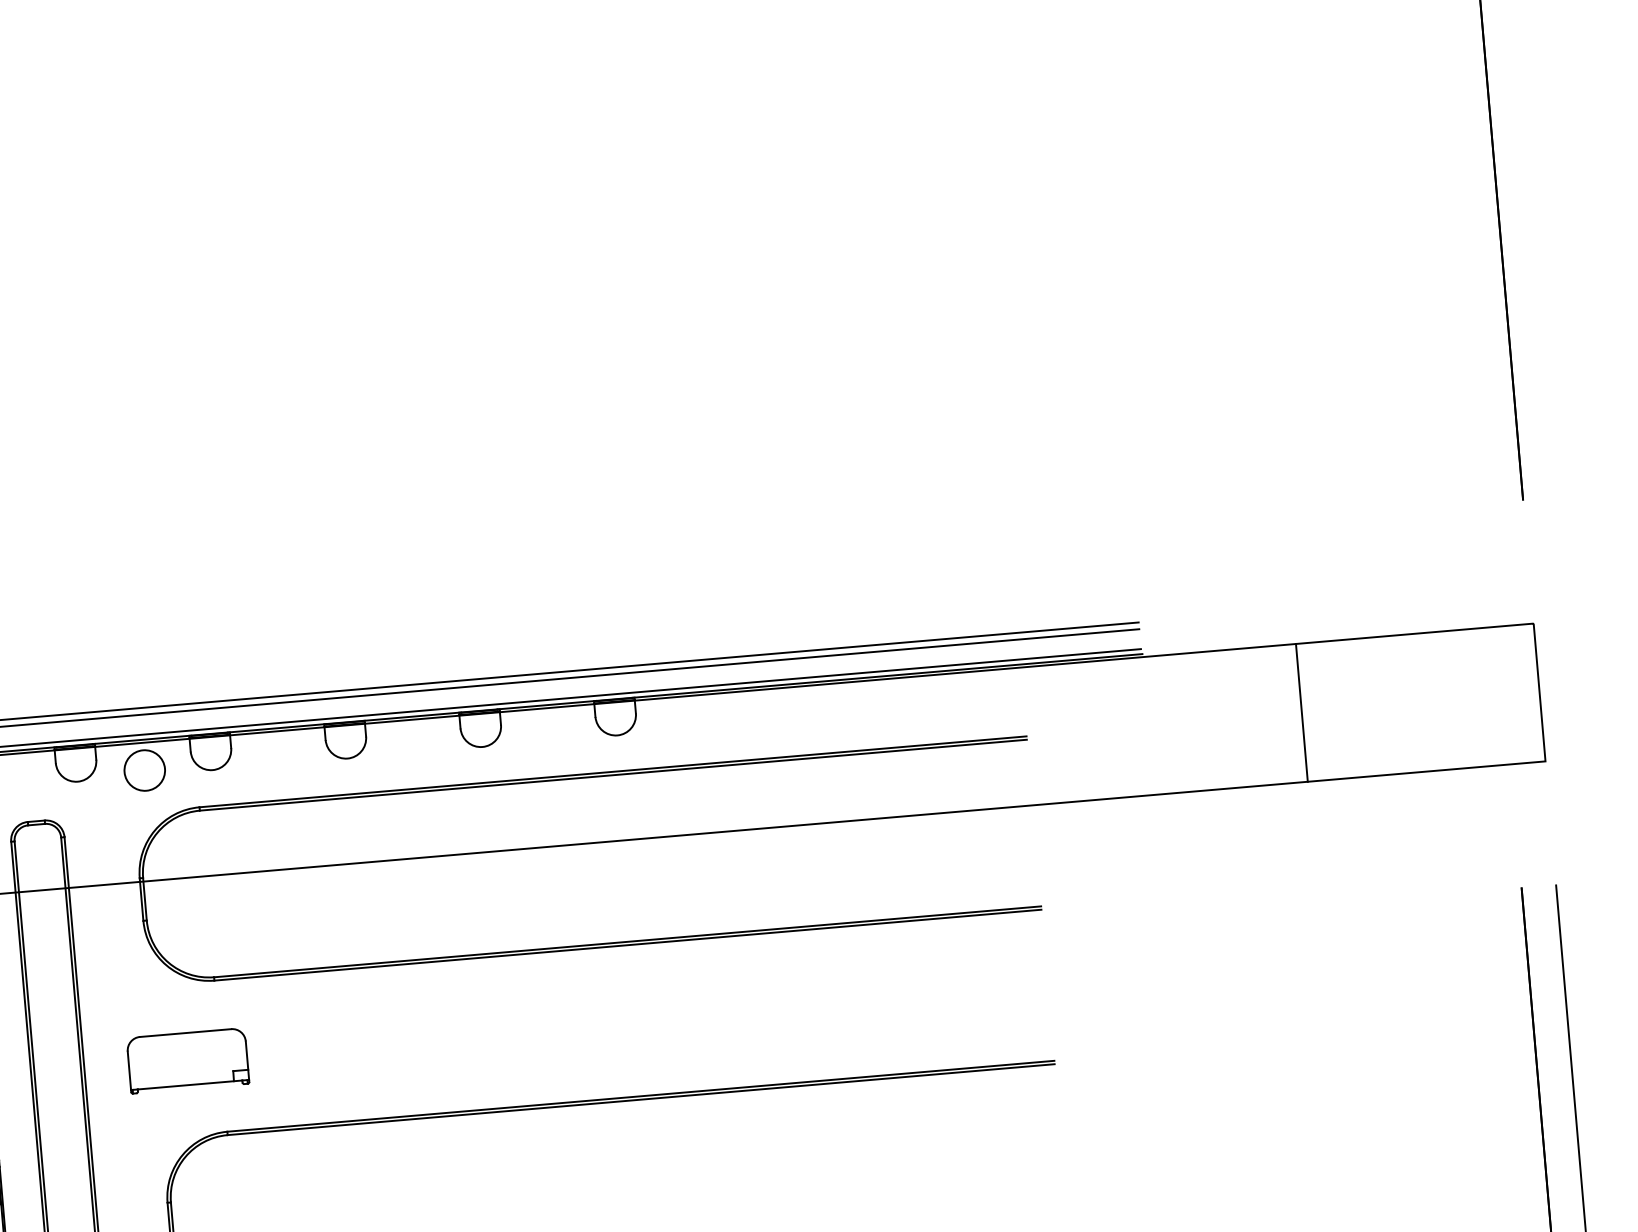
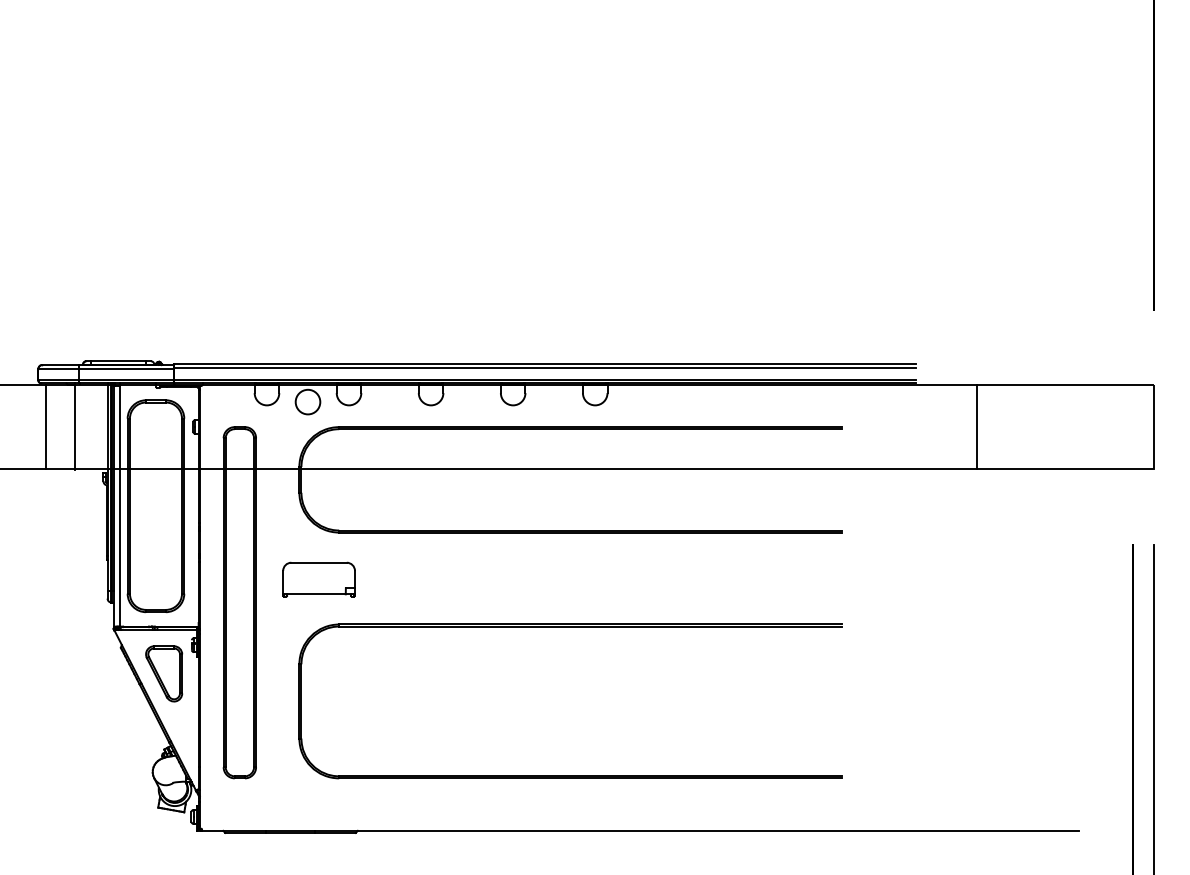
line: (1301, 713) -> (976, 427), moved

